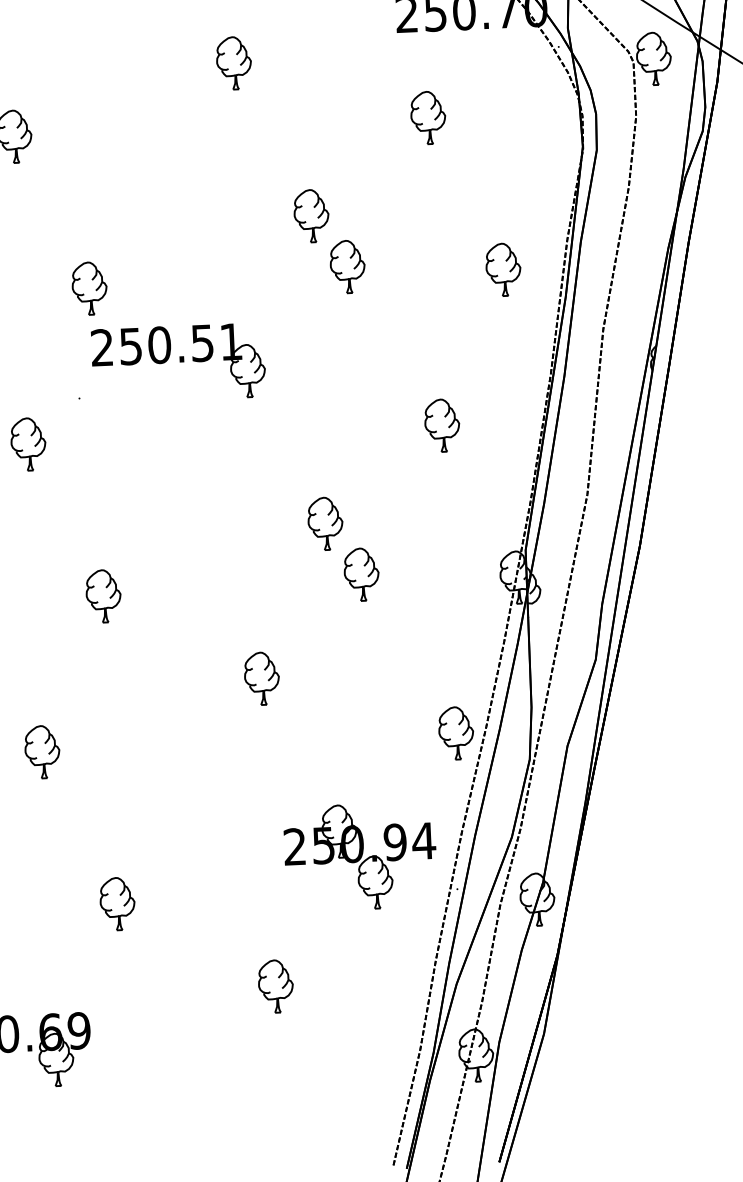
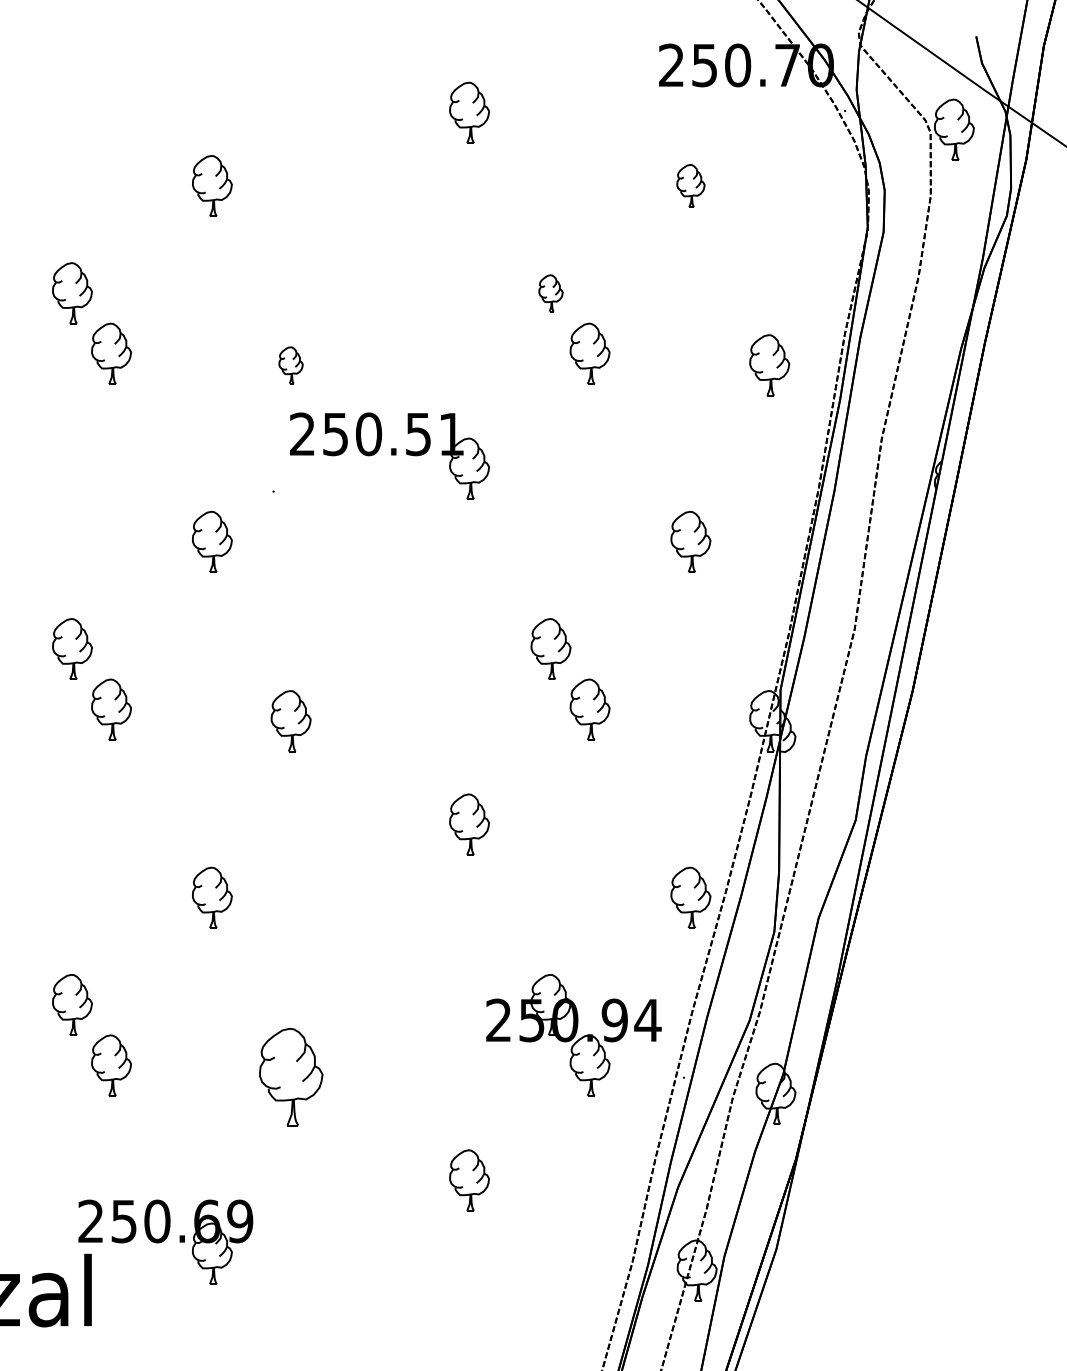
part: (427, 117) -> (690, 185), size x0.7
part: (311, 216) -> (550, 293), size x0.6
part: (89, 288) -> (290, 365), size x0.6
part: (117, 903) -> (290, 1076), size x1.6

